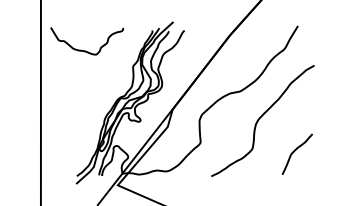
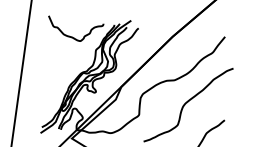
curve: (86, 50) -> (73, 36), moved

